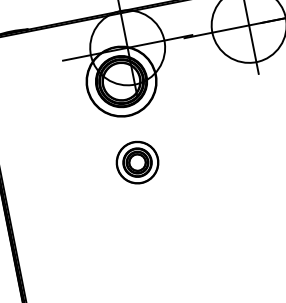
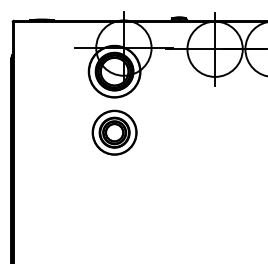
part: (137, 162) -> (114, 132), size x1.43

